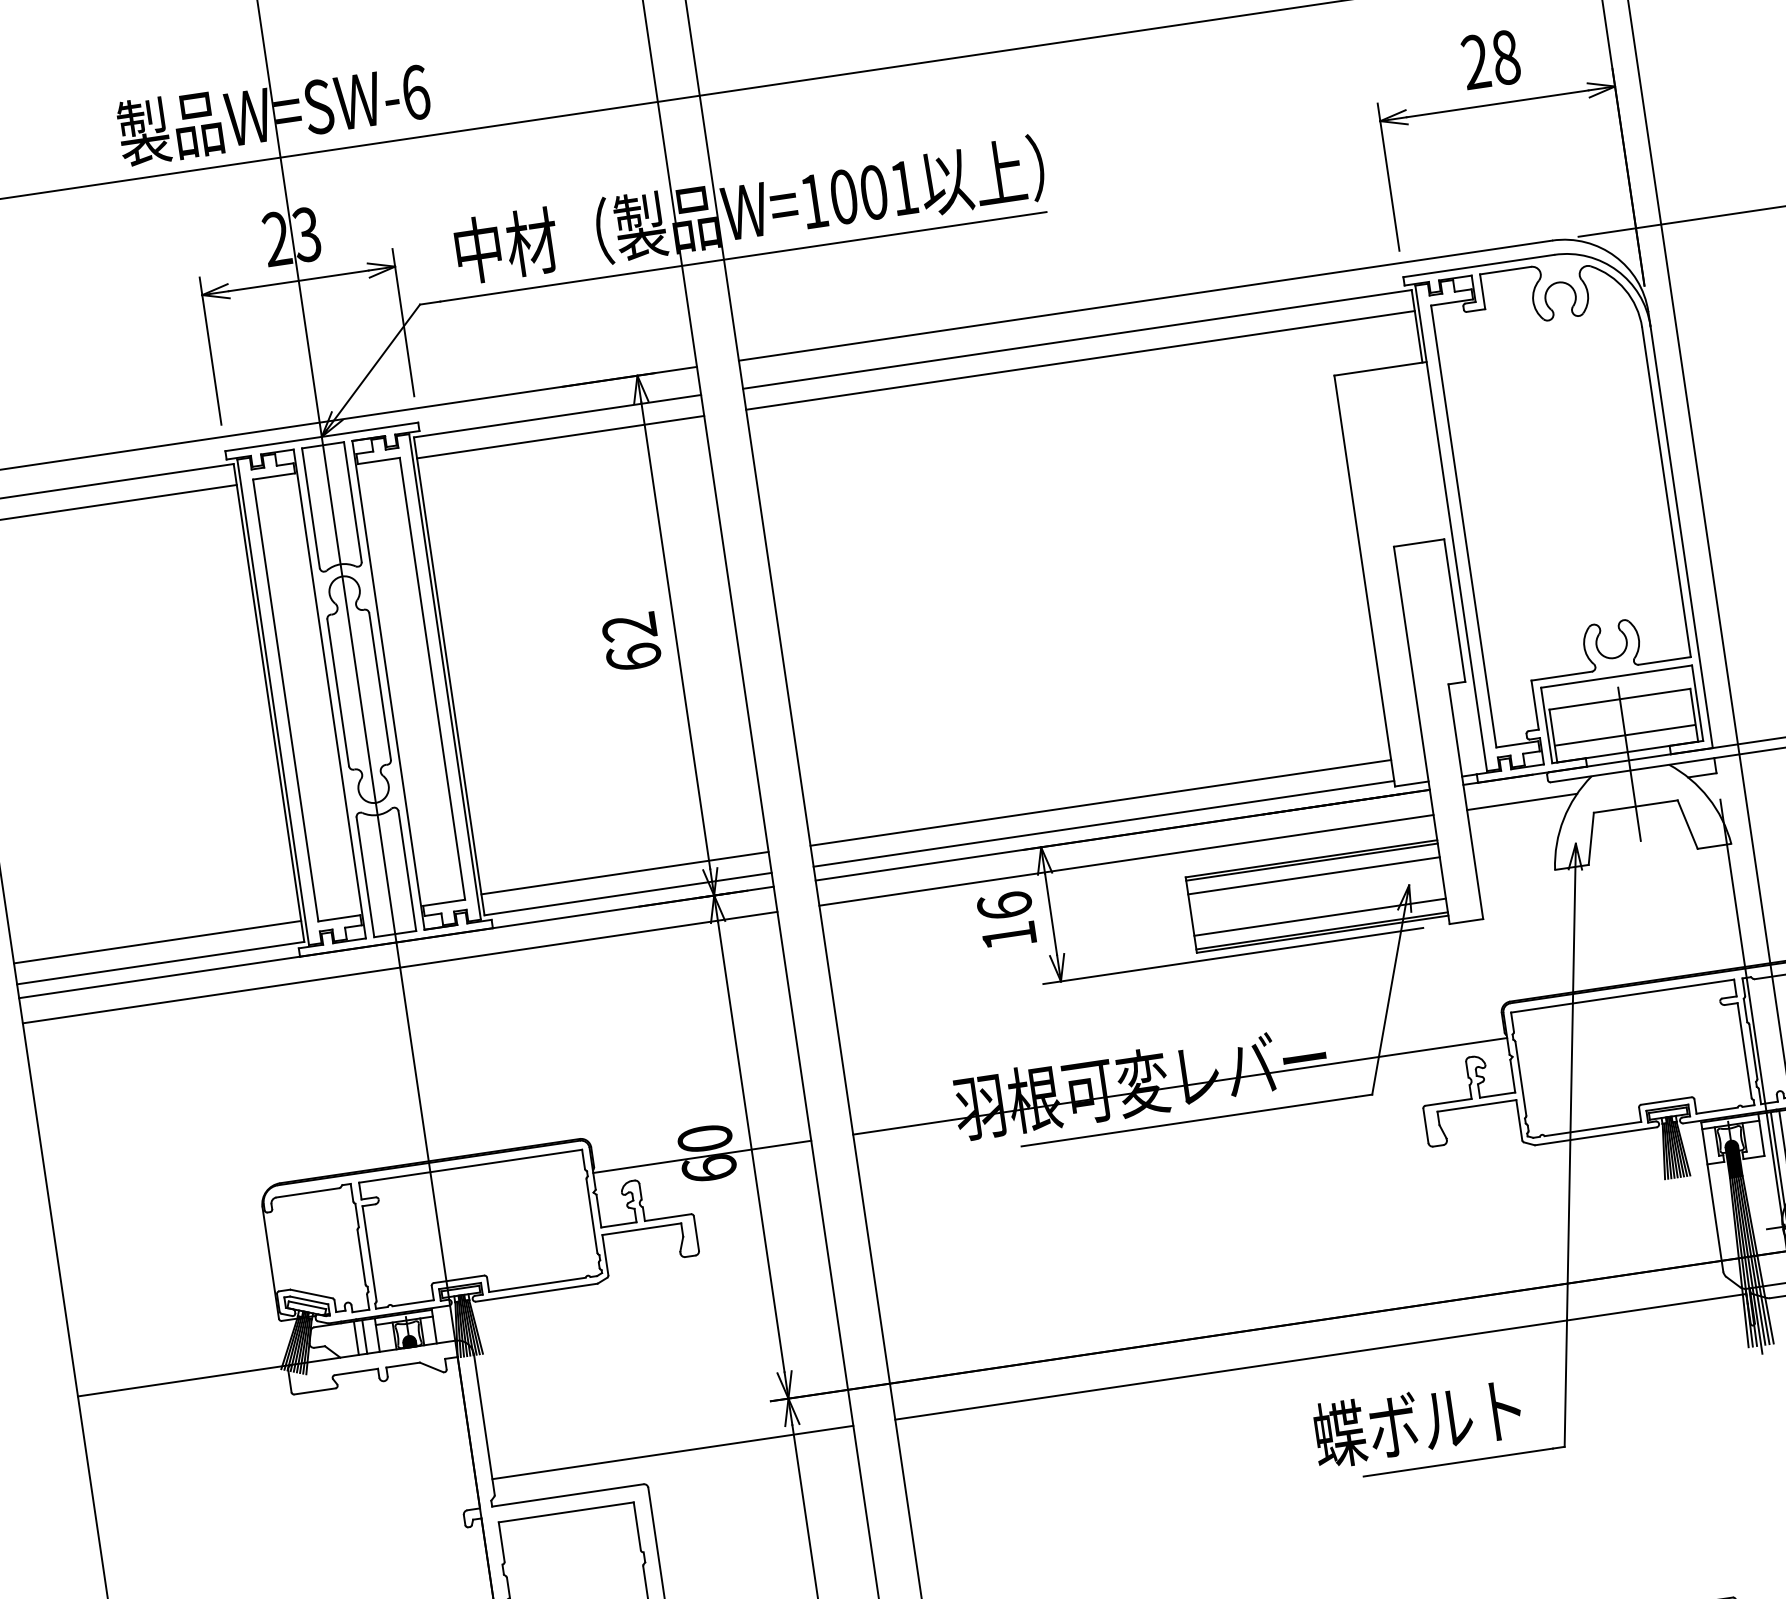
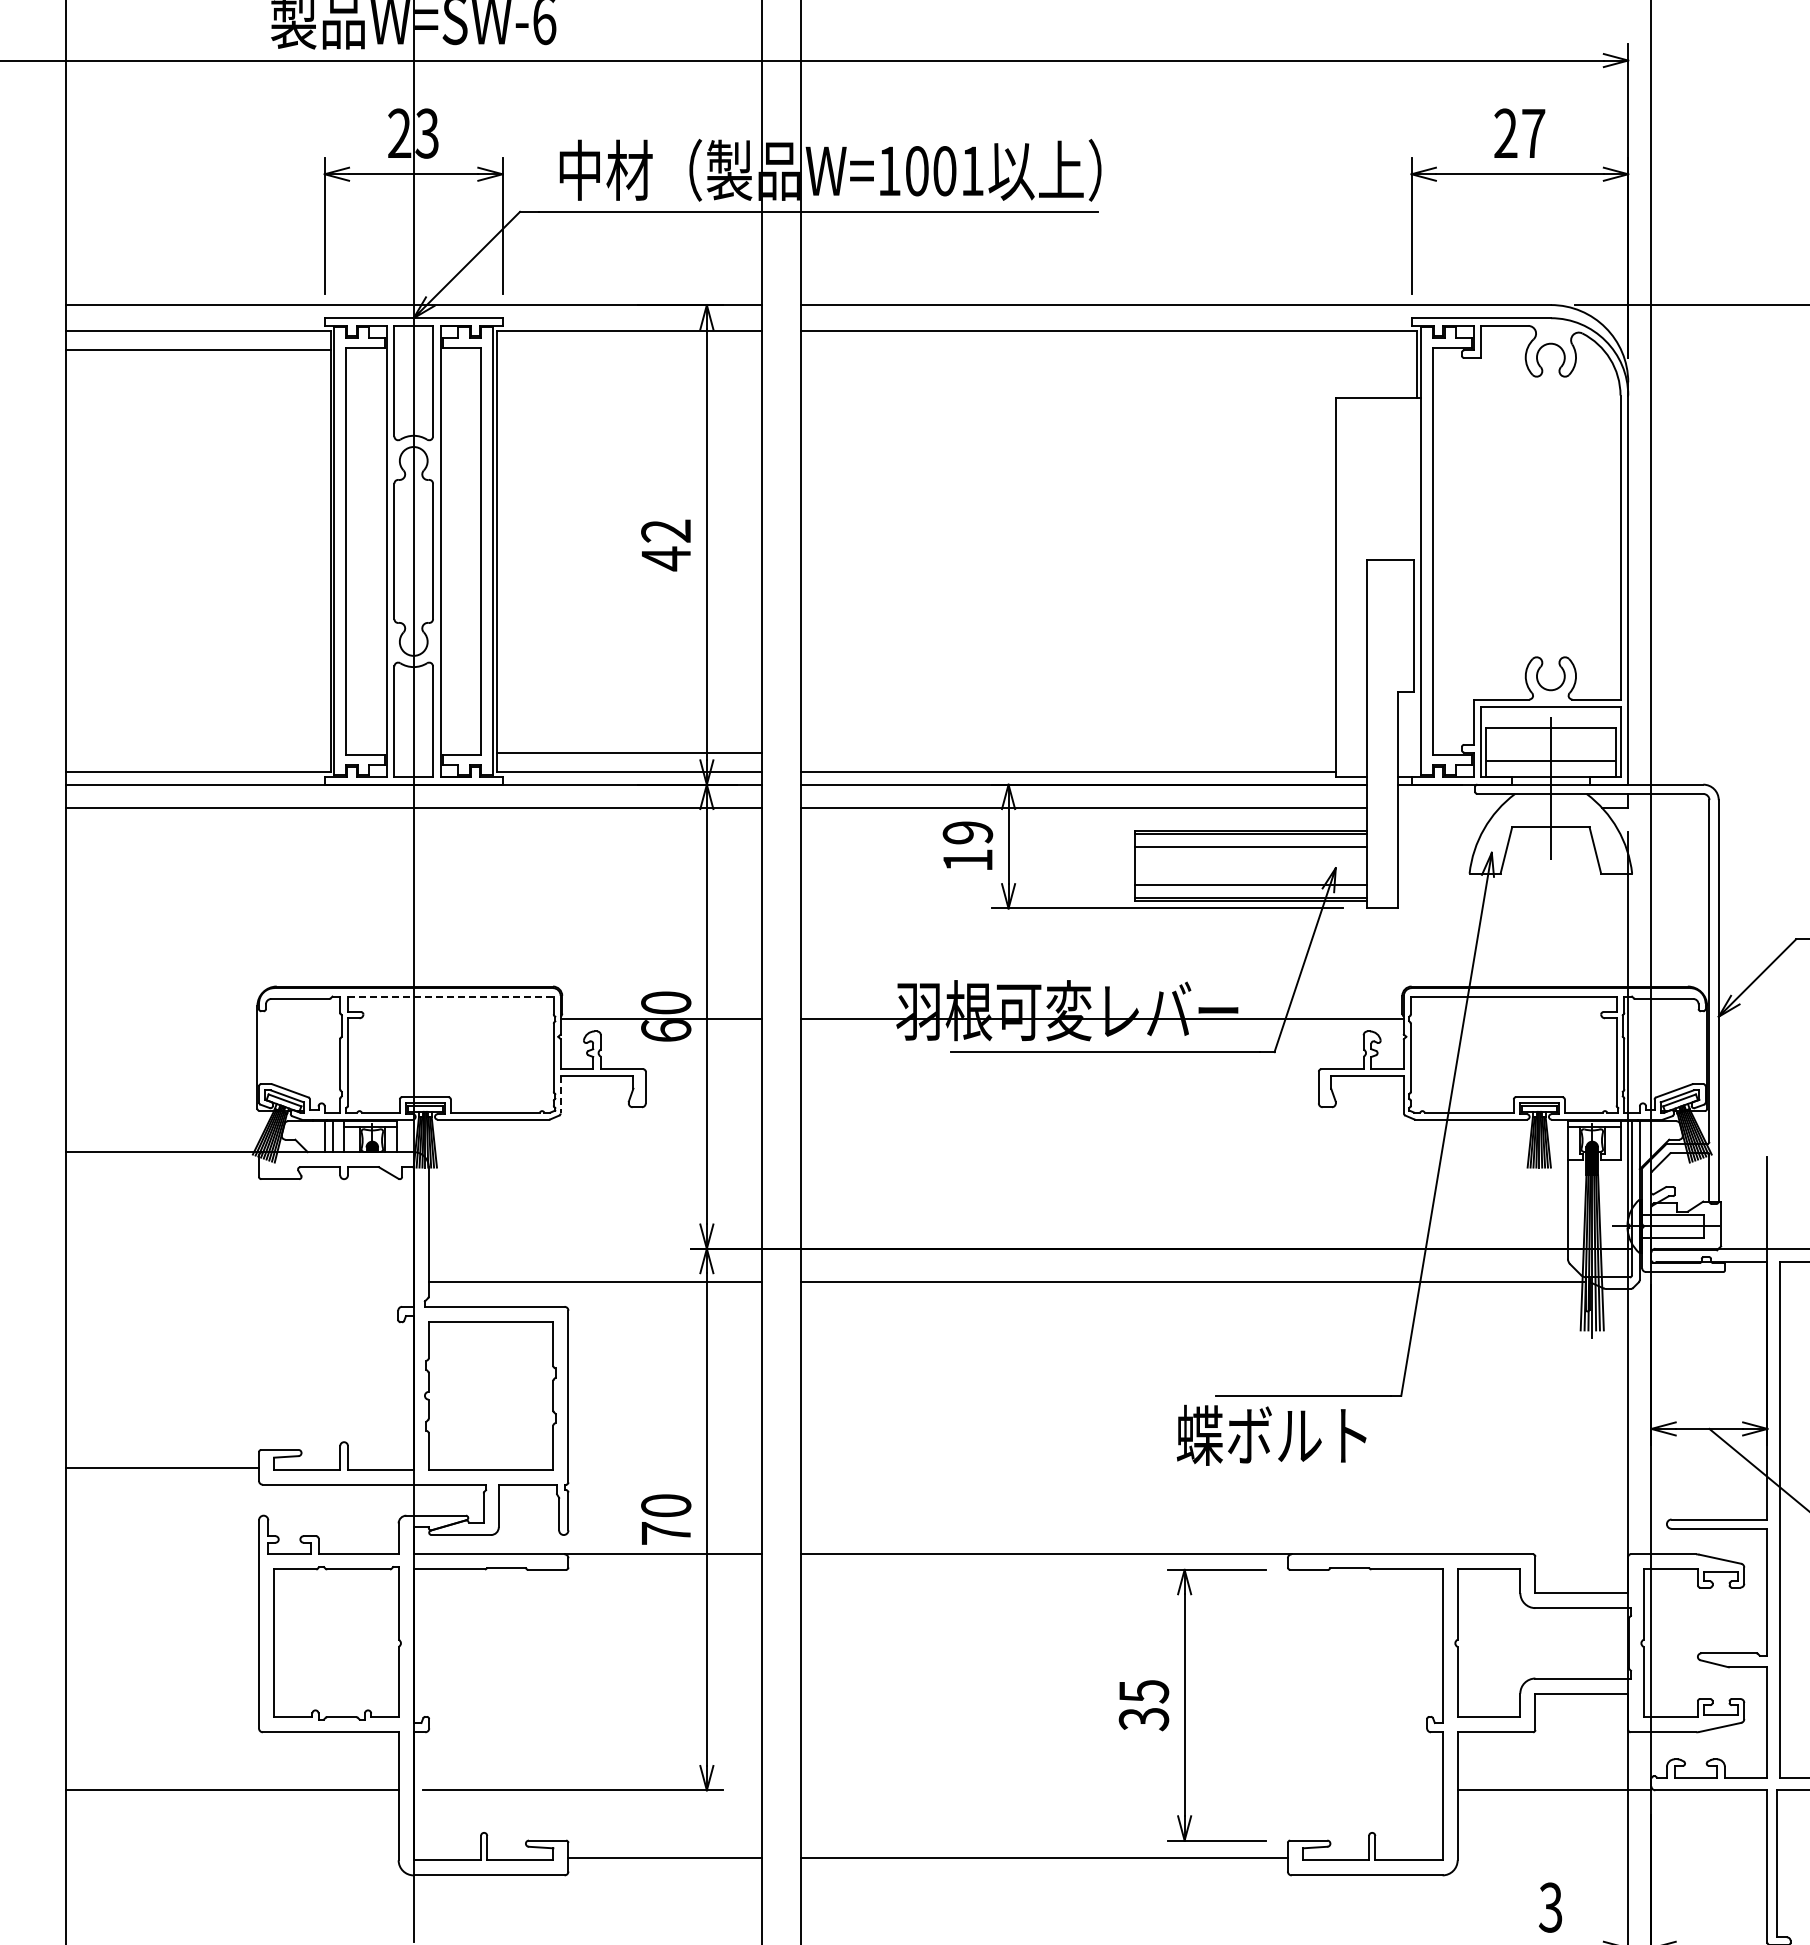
text: (1505, 57) -> (1533, 133), 28 -> 27
line: (1080, 360) -> (1108, 350), removed
line: (559, 437) -> (628, 350), removed
text: (634, 656) -> (666, 558), 62 -> 42
line: (1521, 801) -> (1448, 807), removed
line: (1100, 802) -> (1068, 752), removed
text: (1004, 905) -> (967, 832), 16 -> 19
line: (156, 942) -> (197, 752), removed
line: (470, 1166) -> (450, 996), solid -> dashed
line: (605, 1254) -> (560, 1094), solid -> dashed
text: (1417, 1421) -> (1271, 1434), moved

